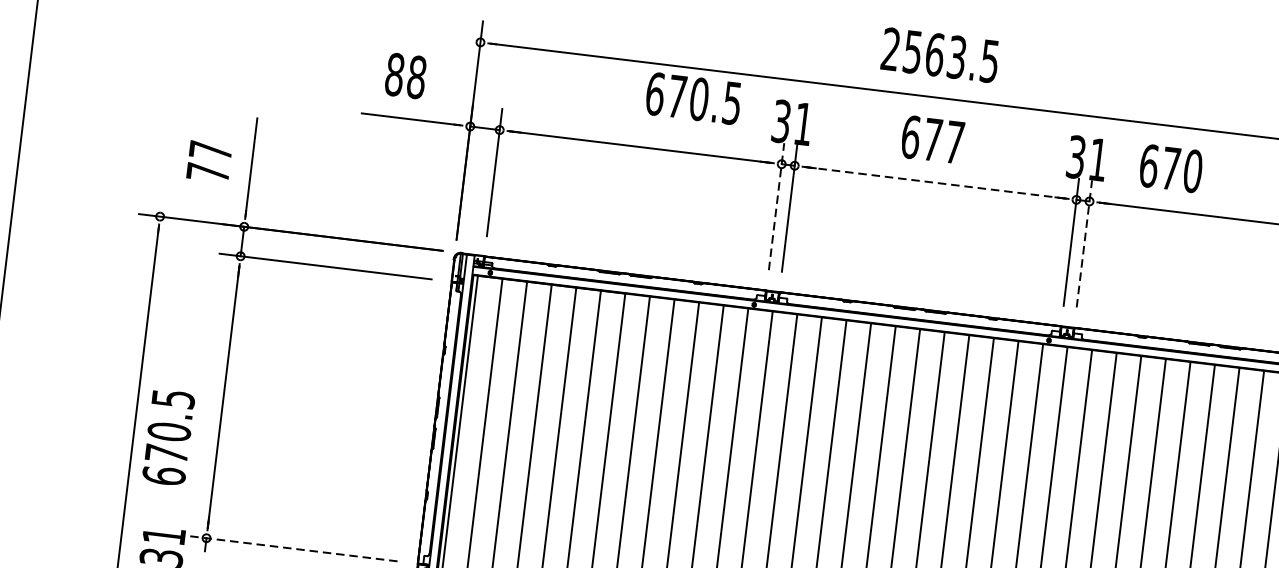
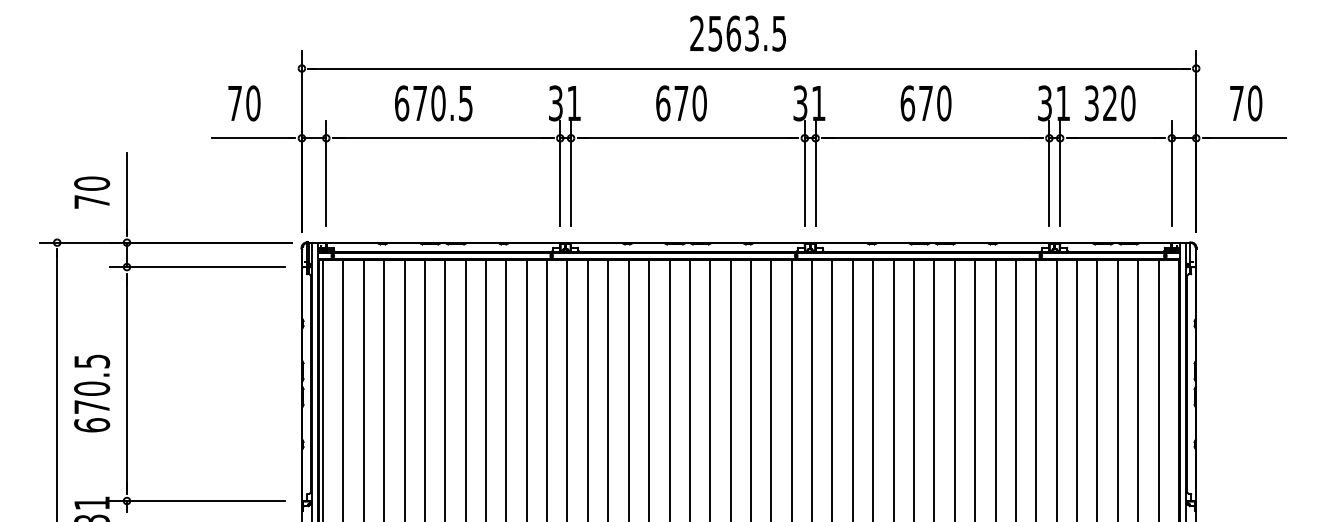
text: (939, 55) -> (737, 33), moved
text: (406, 76) -> (244, 103), 88 -> 70
text: (693, 98) -> (433, 103), moved
text: (954, 142) -> (699, 103), 677 -> 670
text: (211, 150) -> (92, 183), 77 -> 70
text: (1170, 168) -> (925, 103), moved
line: (936, 183) -> (688, 138), dashed -> solid
line: (776, 206) -> (560, 173), dashed -> solid
line: (1084, 243) -> (815, 173), dashed -> solid
text: (169, 437) -> (92, 393), moved
line: (291, 549) -> (197, 501), dashed -> solid

